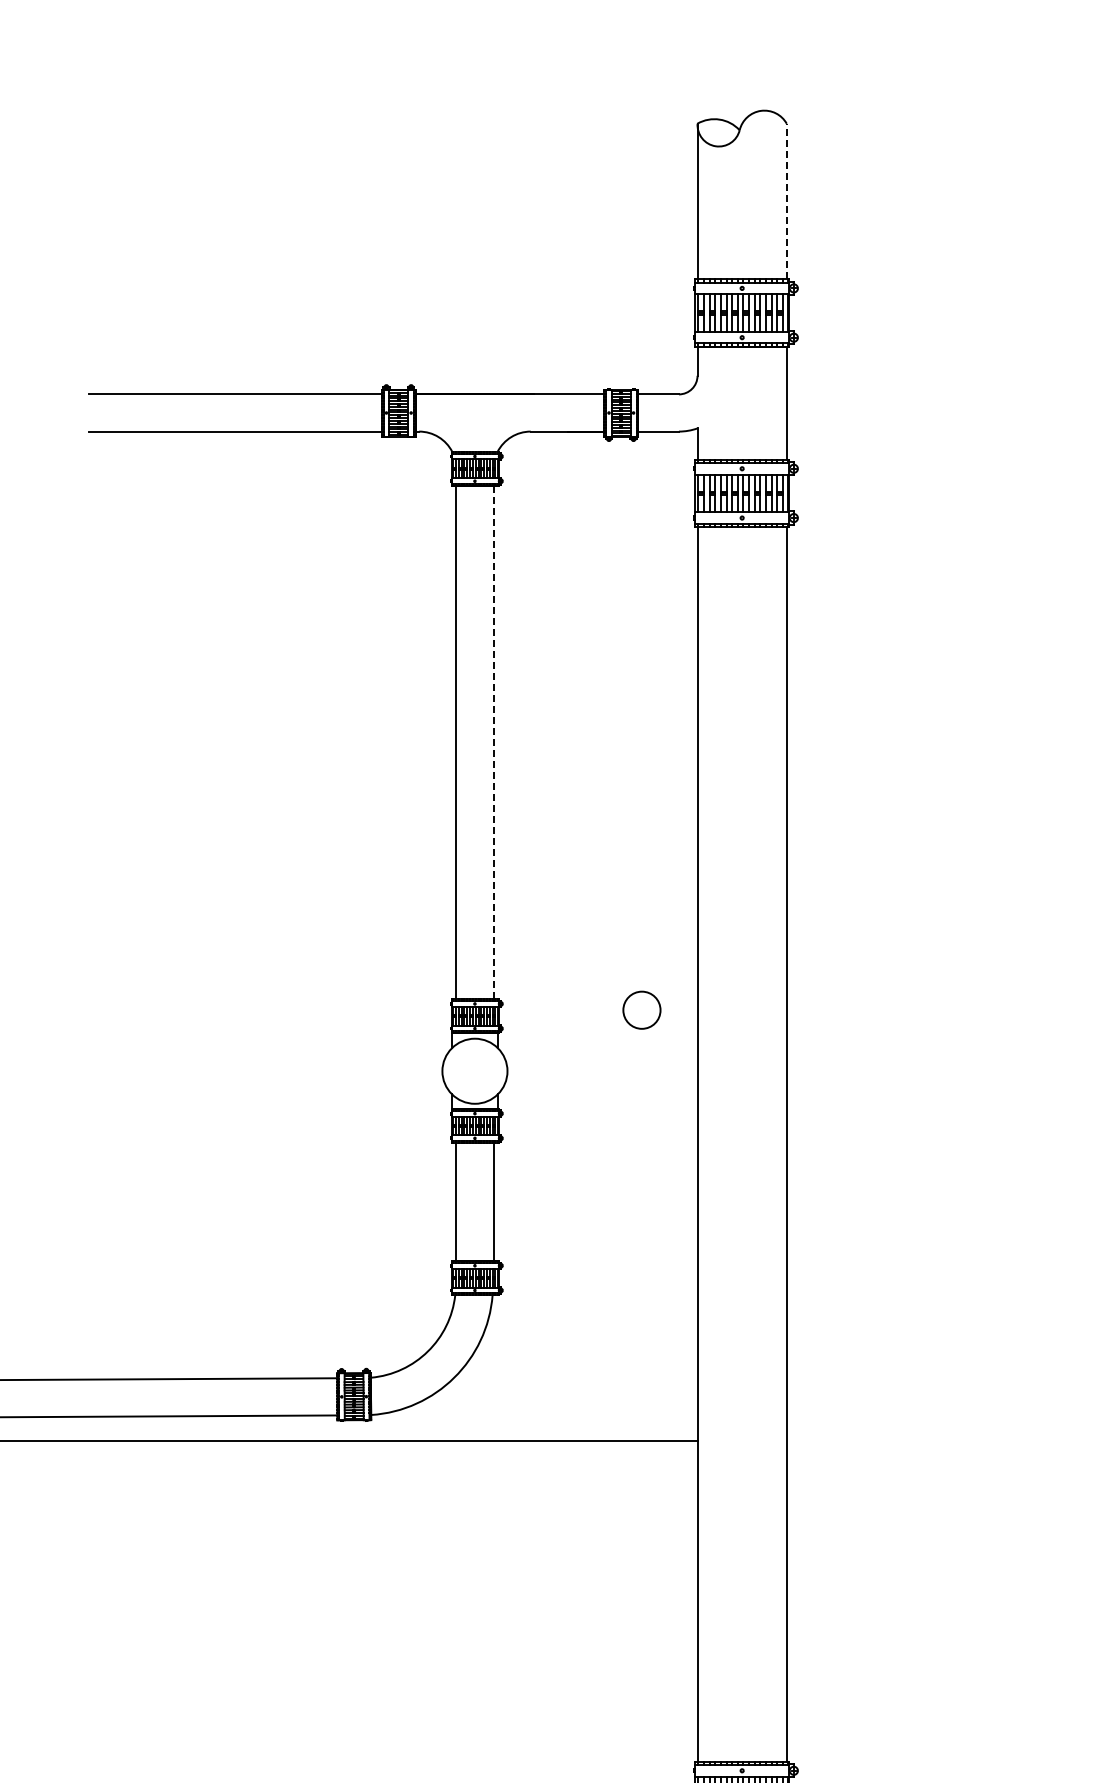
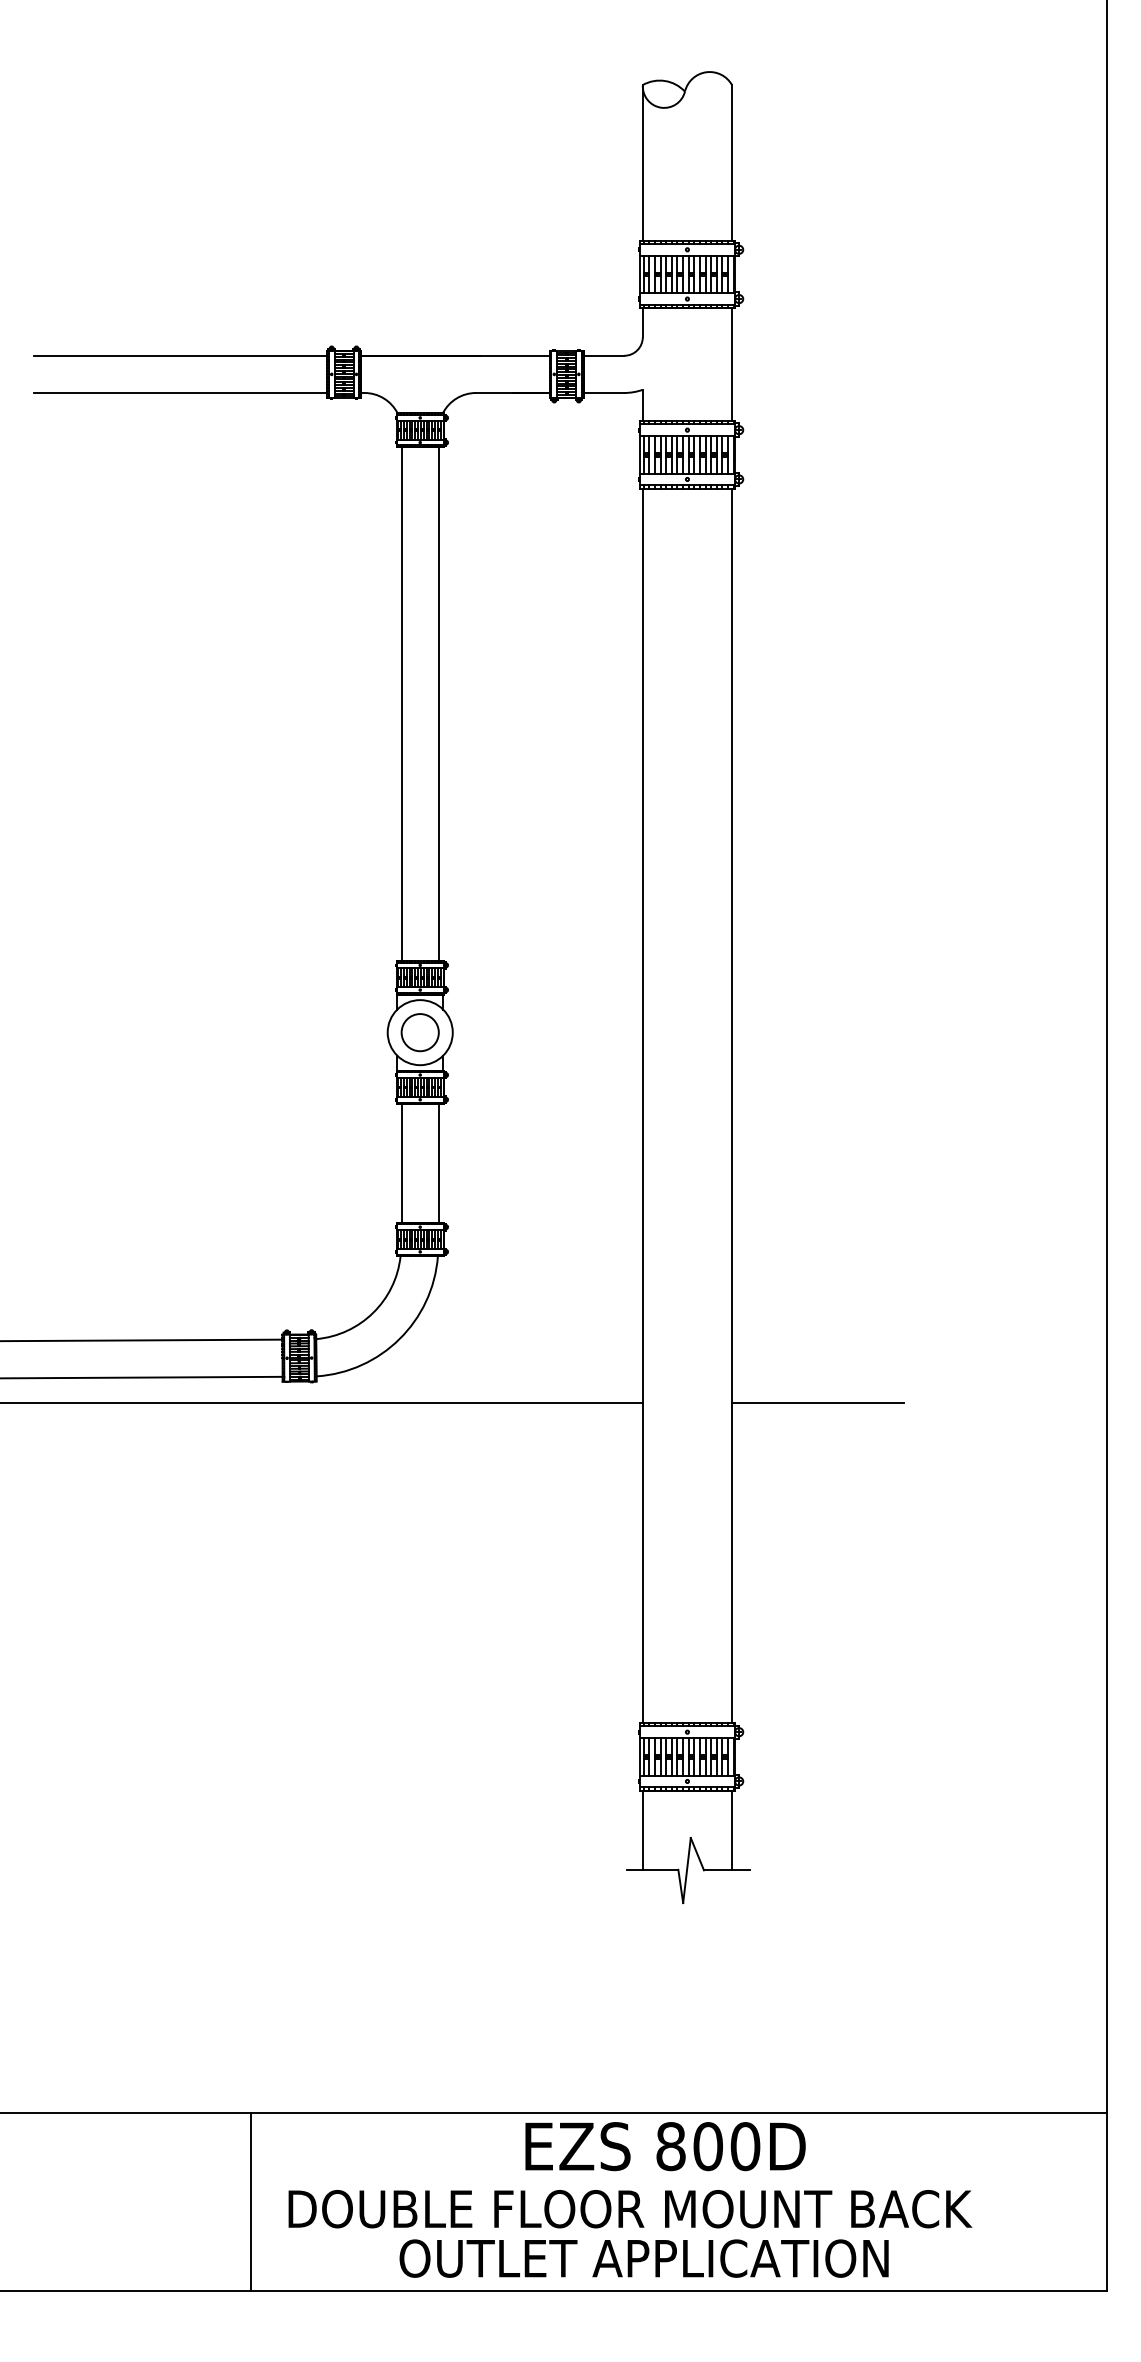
line: (787, 201) -> (732, 162), dashed -> solid
line: (493, 742) -> (438, 703), dashed -> solid
circle: (641, 1010) -> (419, 1032), moved
line: (872, 1441) -> (817, 1402), added

